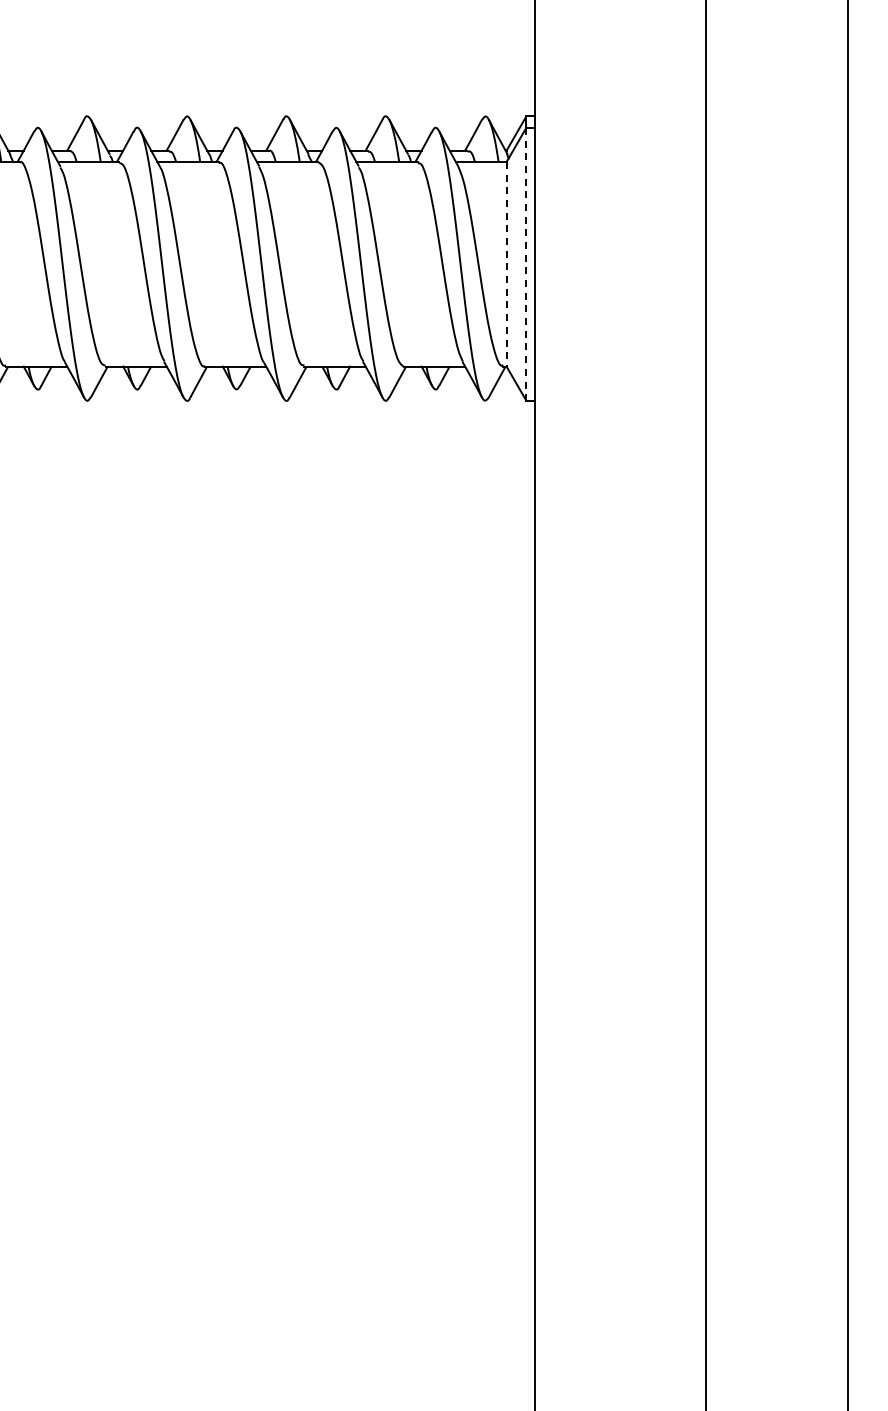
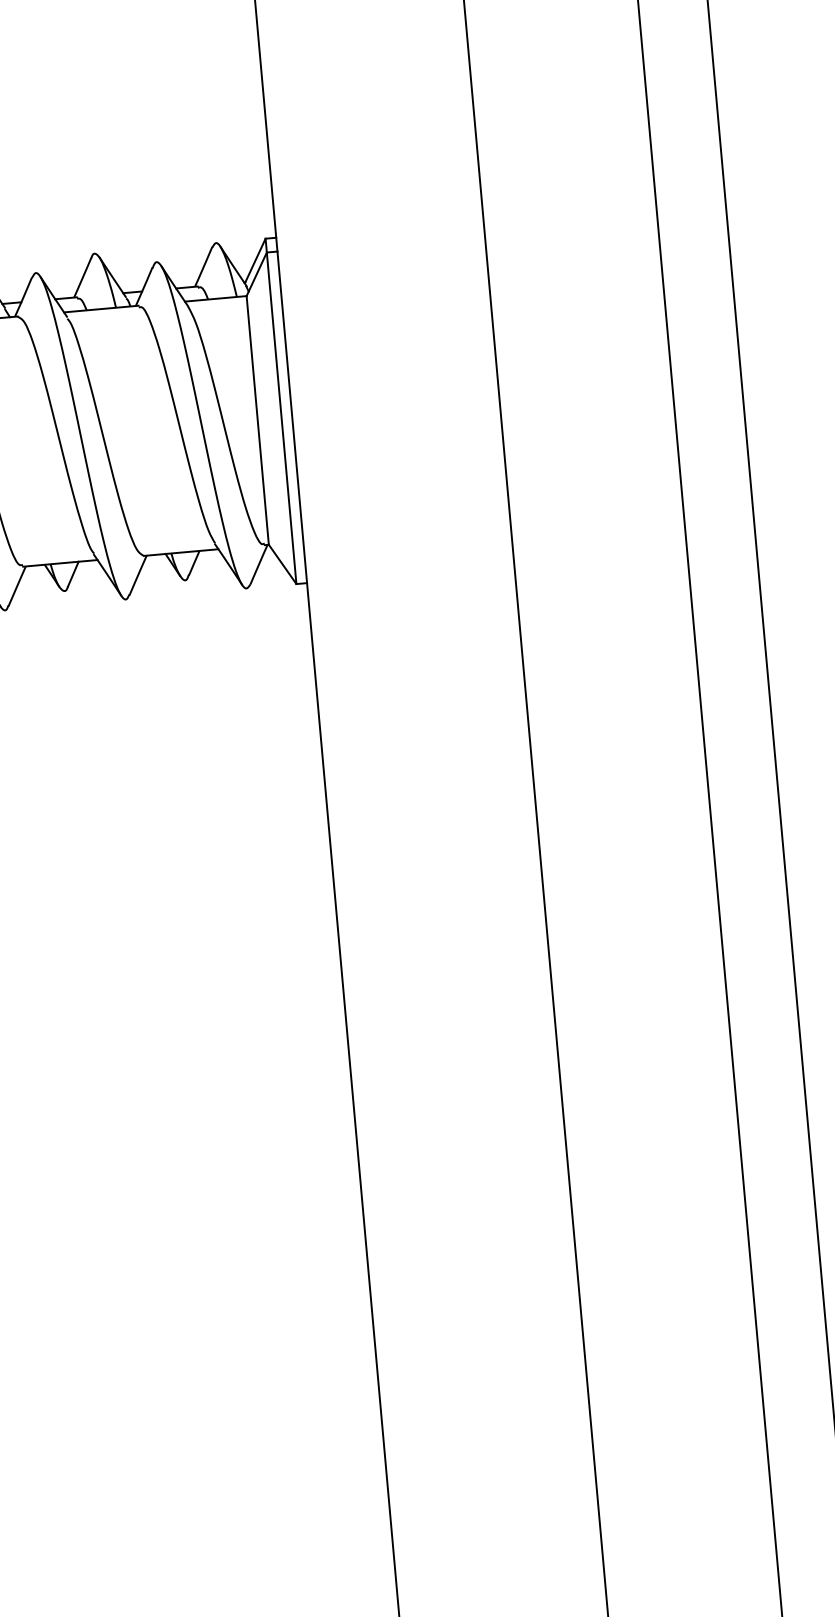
line: (506, 264) -> (257, 420), dashed -> solid
line: (526, 264) -> (281, 418), dashed -> solid

